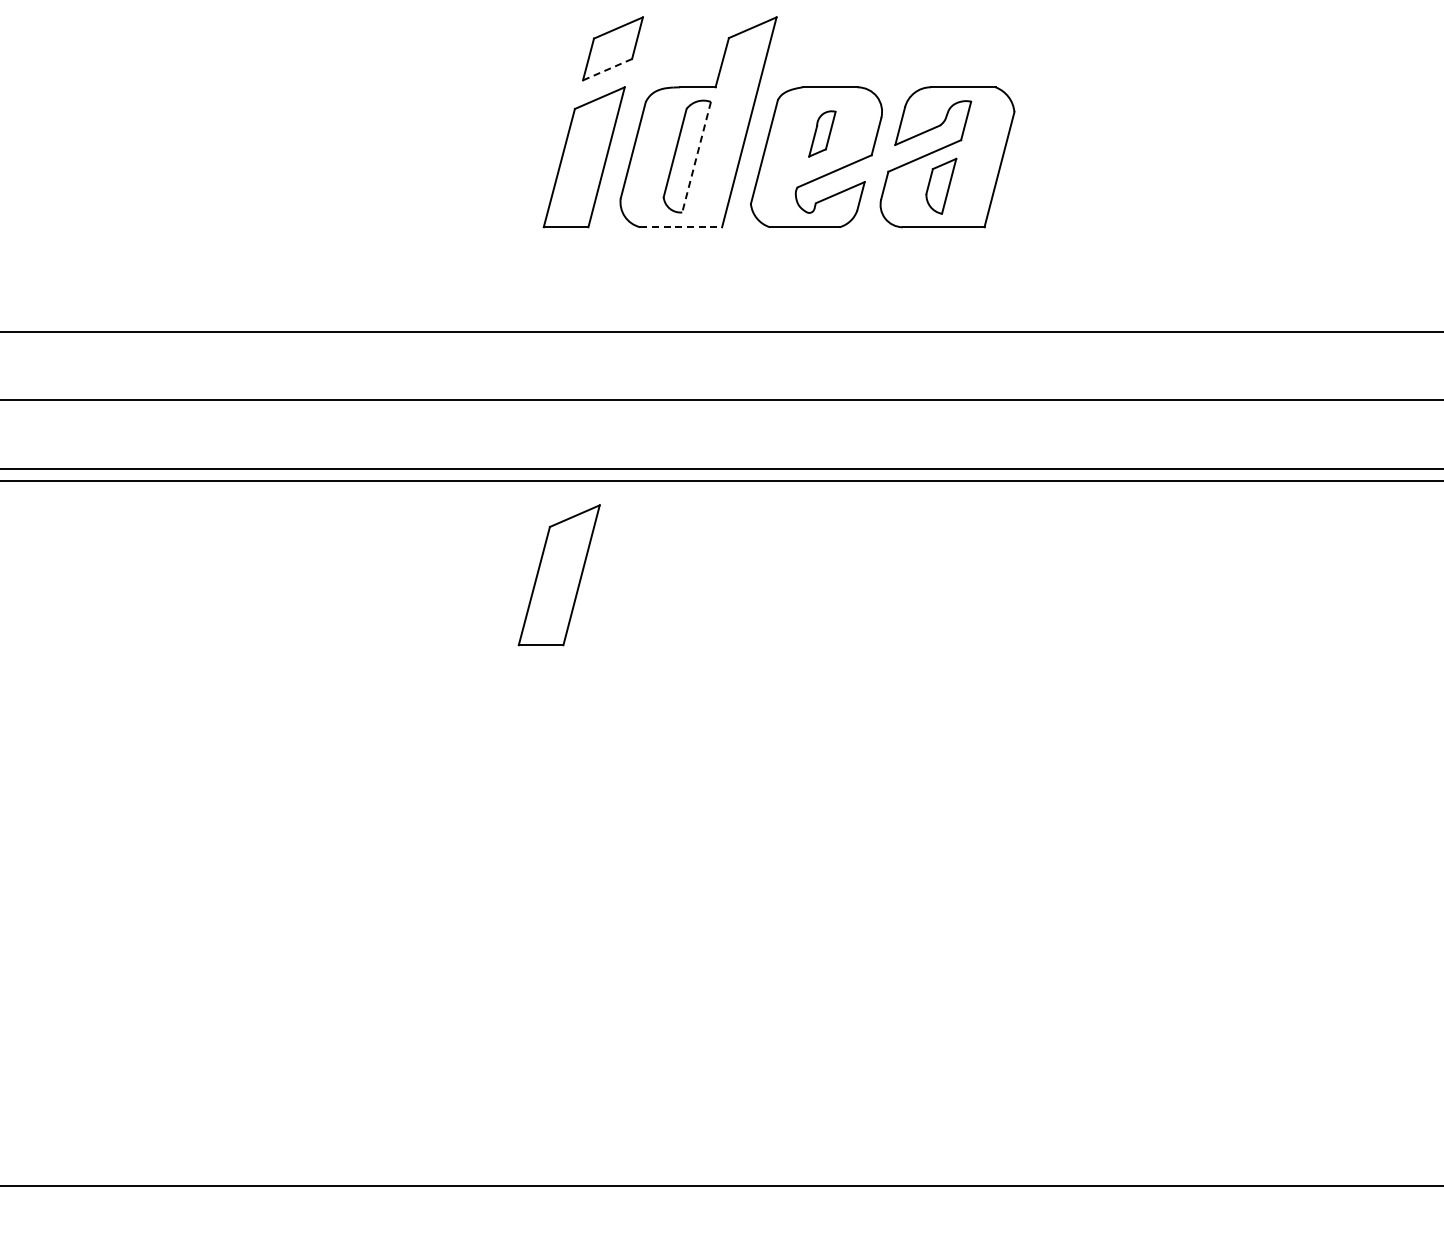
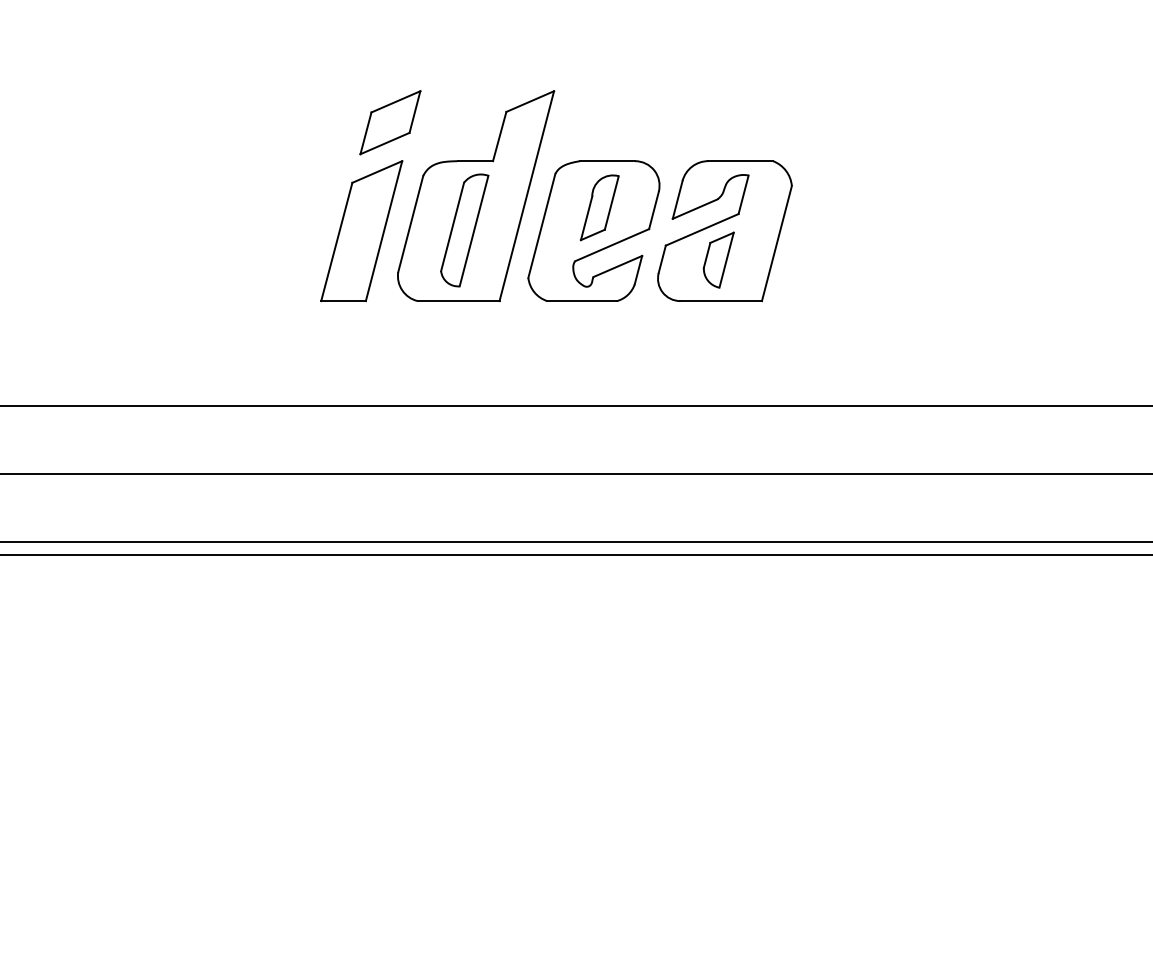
line: (607, 69) -> (384, 143), dashed -> solid
part: (822, 133) -> (599, 207), size x1.43
line: (696, 157) -> (473, 231), dashed -> solid
line: (681, 227) -> (458, 301), dashed -> solid
part: (558, 575) -> (335, 649), removed

